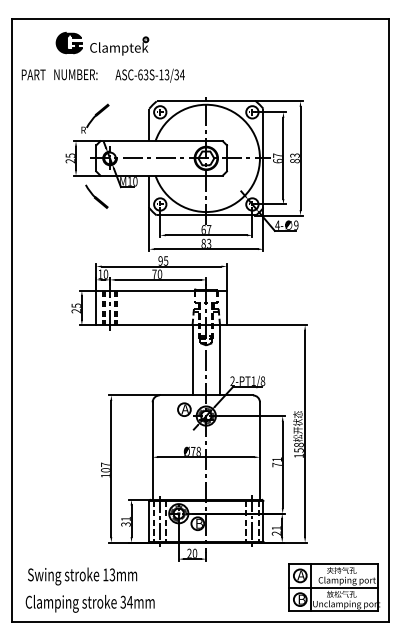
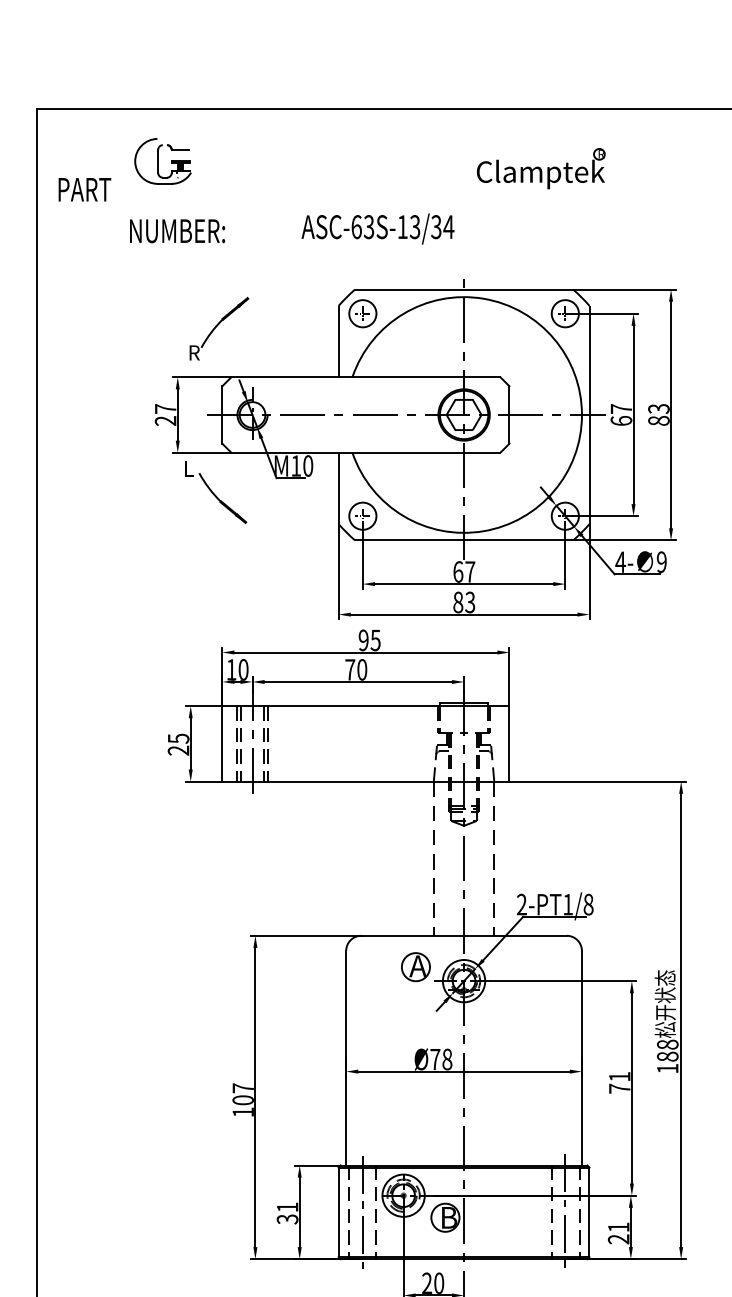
fill: (69, 42) -> (163, 160), removed
part: (119, 45) -> (541, 166), moved
text: (33, 74) -> (84, 188), moved
text: (149, 75) -> (376, 228), moved
text: (69, 155) -> (163, 408), 25 -> 27
line: (192, 360) -> (433, 859), solid -> dashed
line: (220, 360) -> (495, 859), solid -> dashed
text: (298, 450) -> (666, 1056), 158 -> 188

